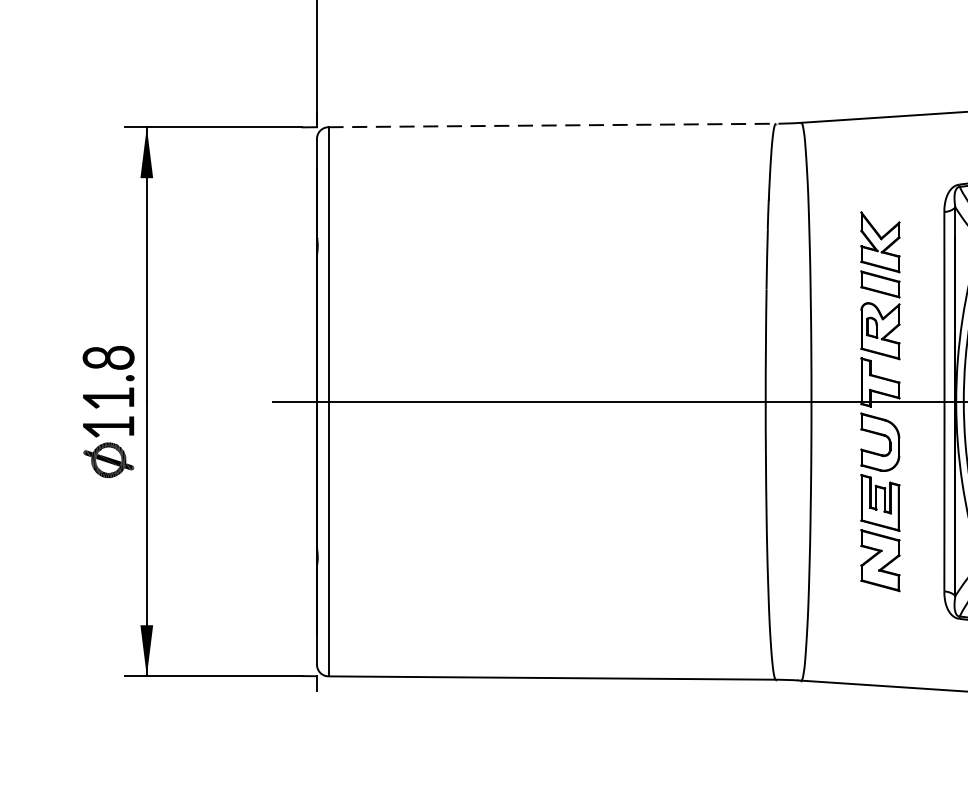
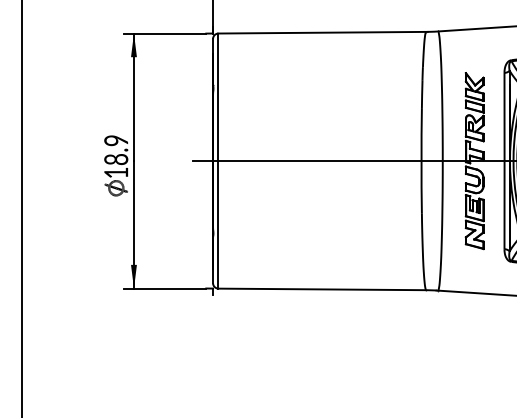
line: (552, 125) -> (322, 32), dashed -> solid
text: (109, 379) -> (116, 150), 11.8 -> 18.9

